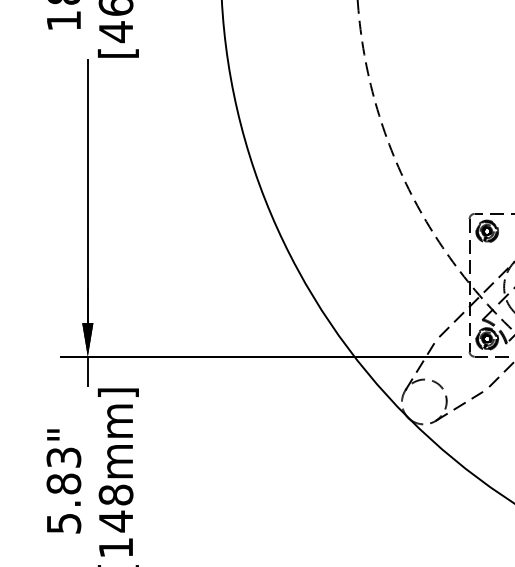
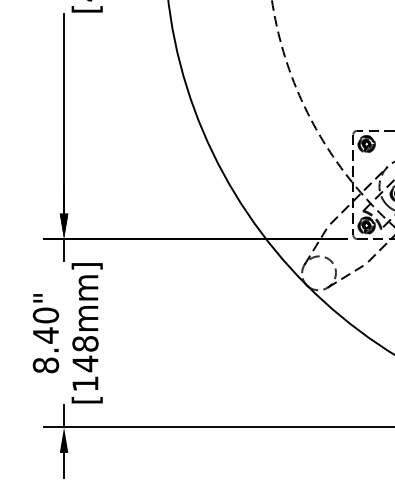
text: (63, 490) -> (45, 340), 5.83" -> 8.40"

